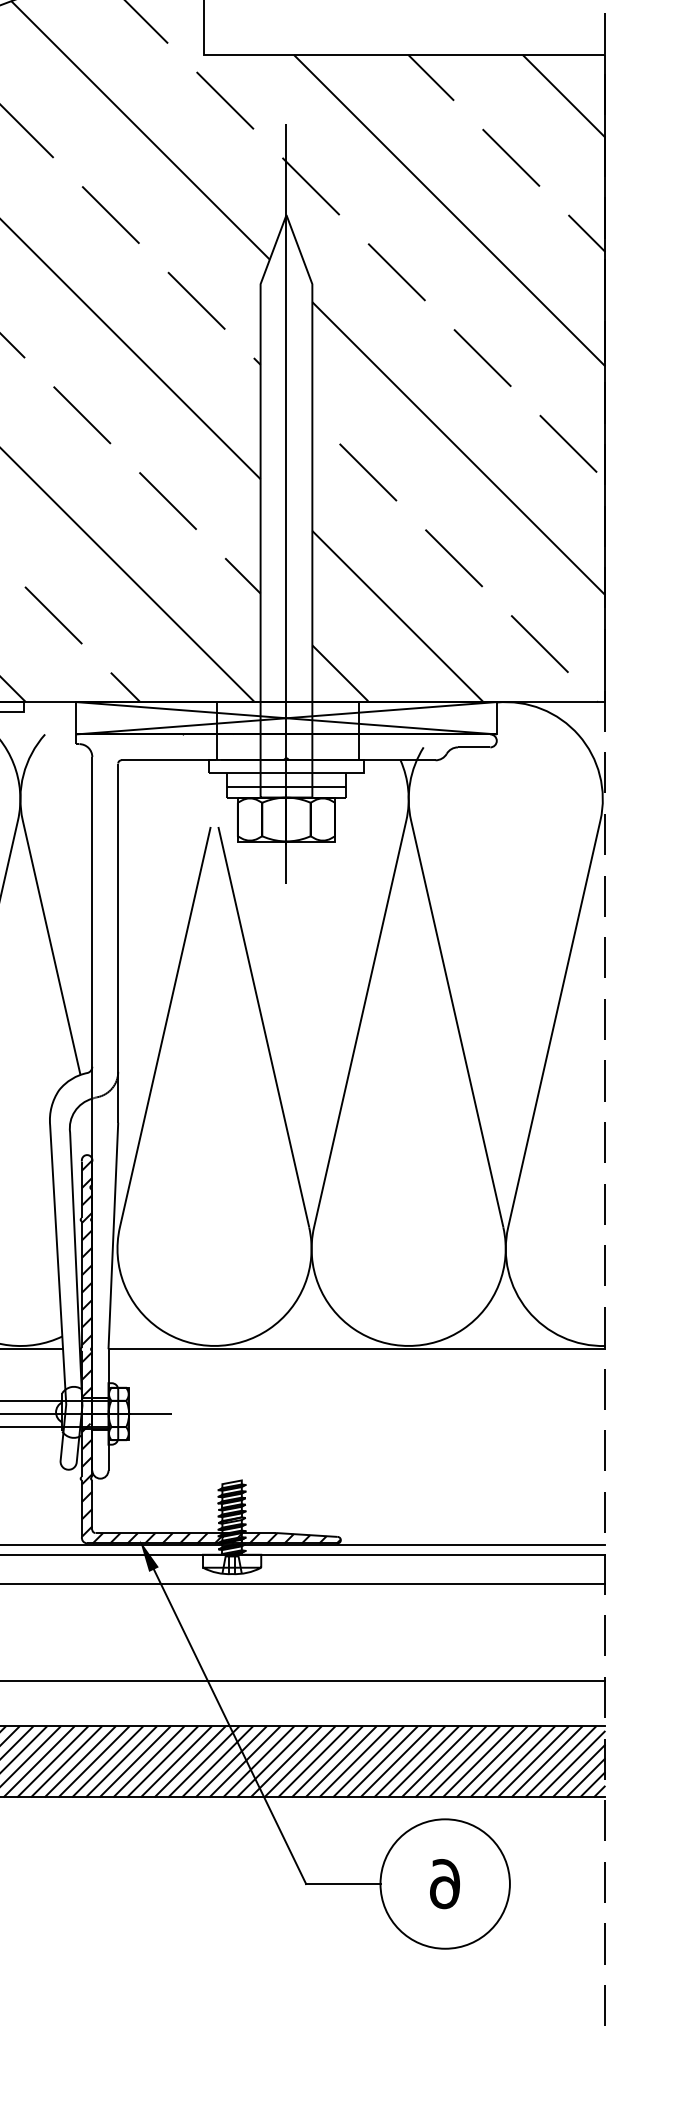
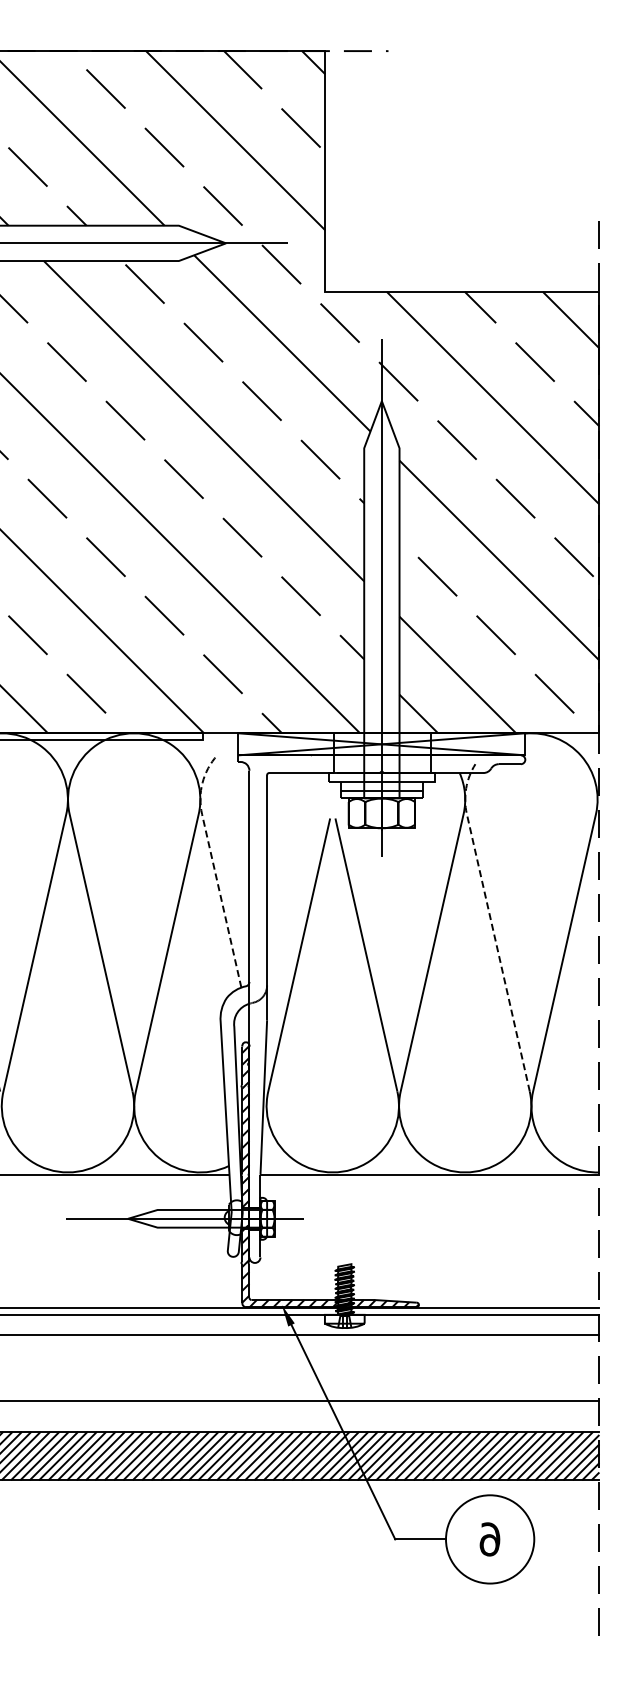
line: (39, 895) -> (213, 865), solid -> dashed
line: (447, 978) -> (491, 921), solid -> dashed

